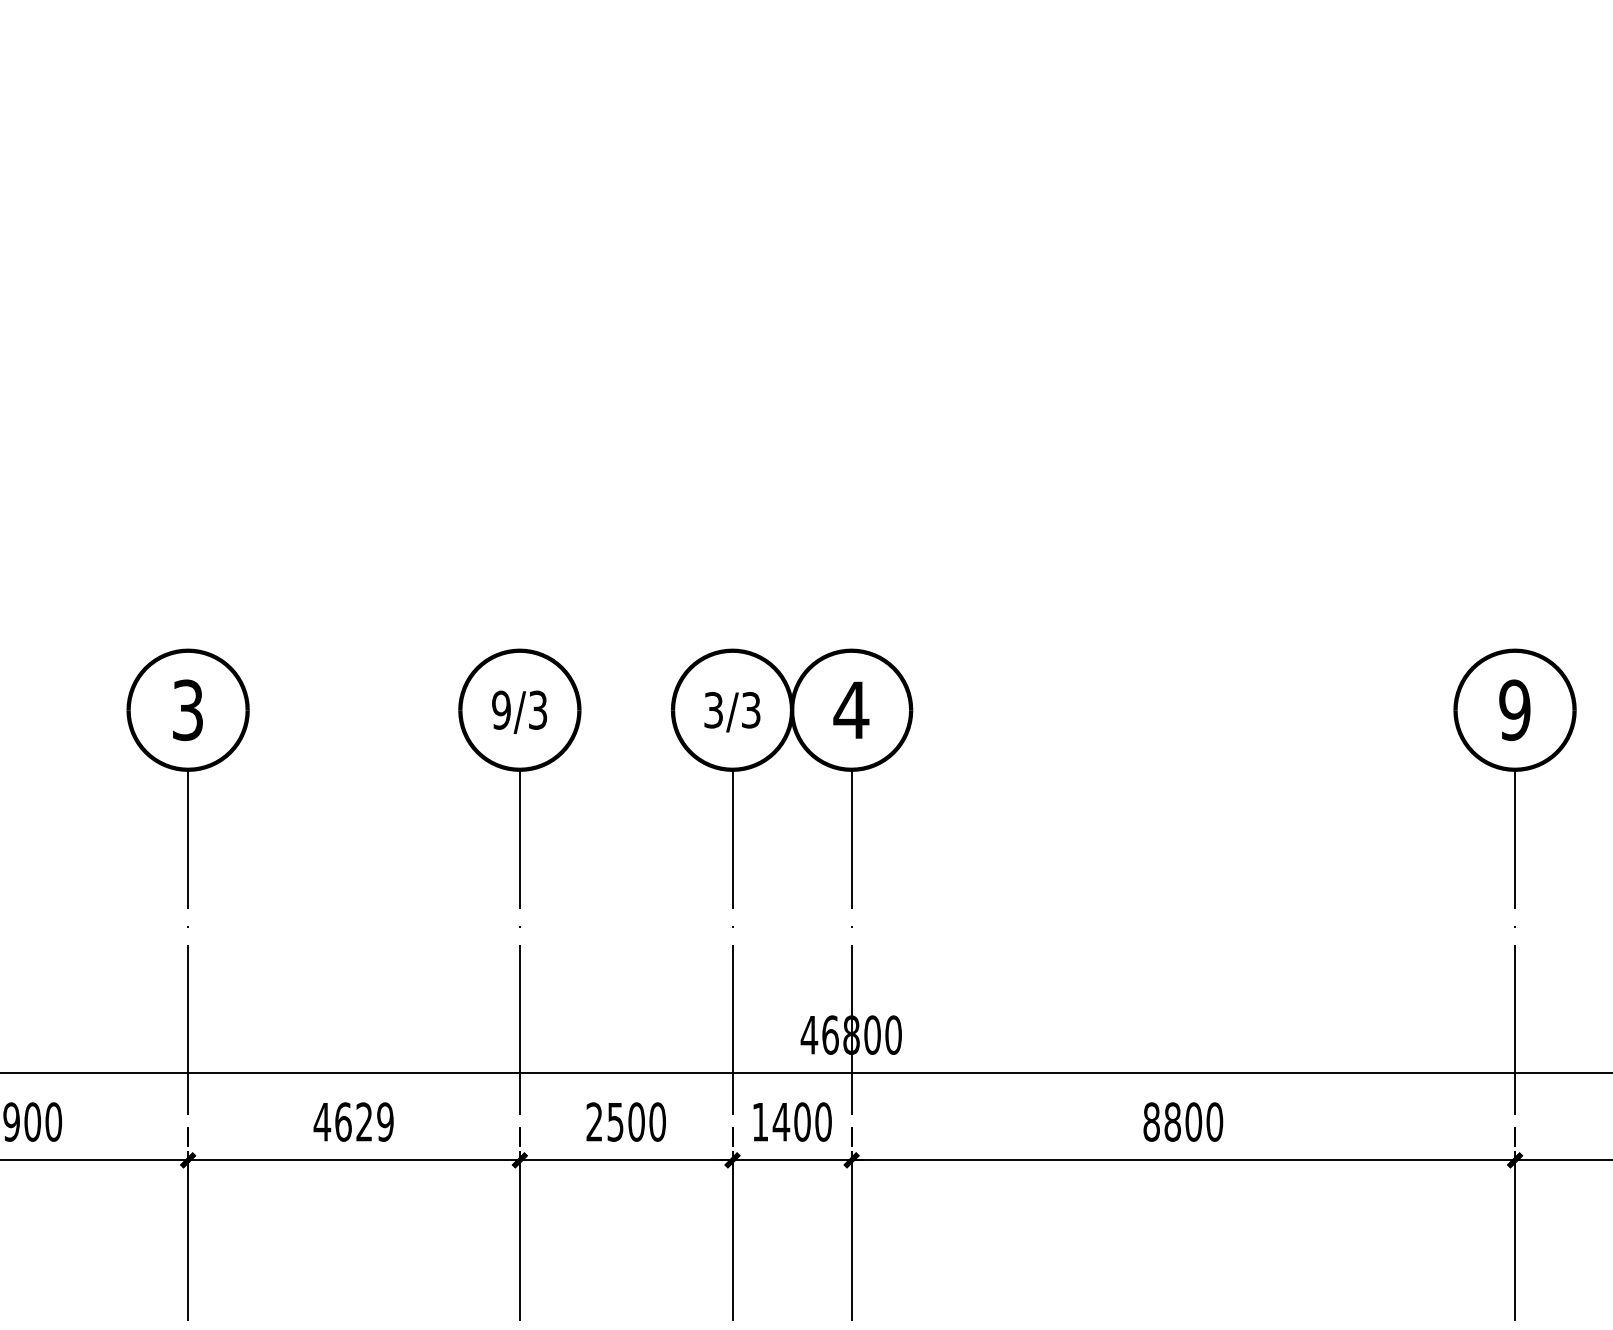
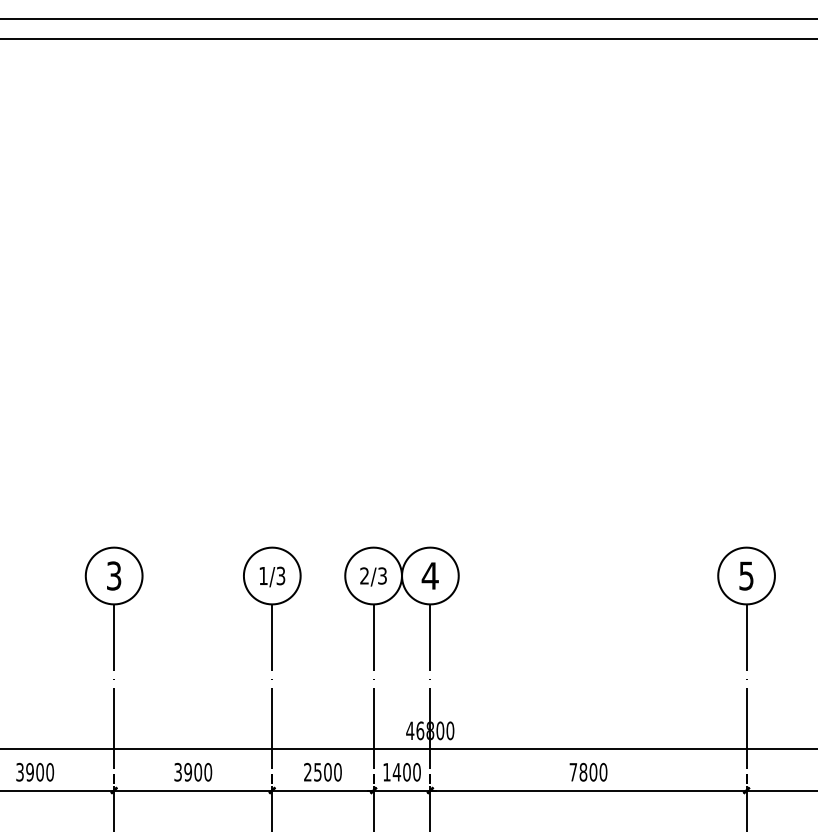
text: (501, 709) -> (263, 575), 9/3 -> 1/3
text: (713, 709) -> (364, 575), 3/3 -> 2/3
text: (1514, 709) -> (746, 575), 9 -> 5
text: (354, 1120) -> (193, 771), 4629 -> 3900
text: (1151, 1120) -> (573, 771), 8800 -> 7800

